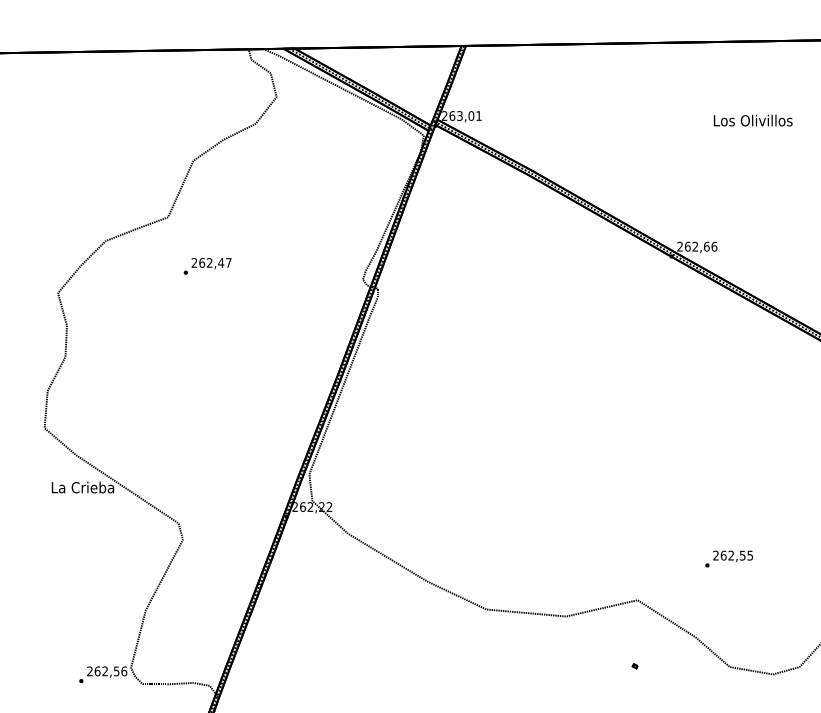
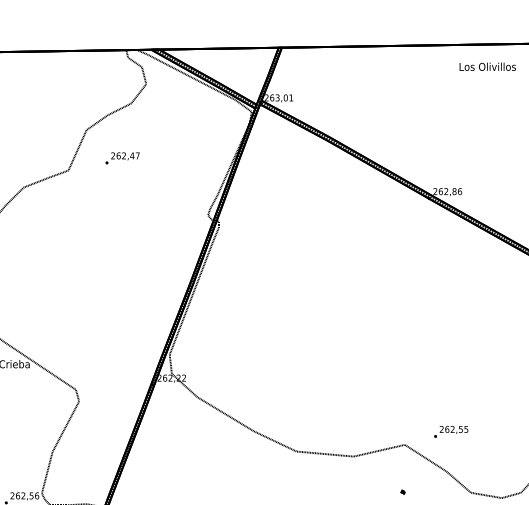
text: (753, 120) -> (487, 66), moved
text: (706, 246) -> (454, 191), 262,66 -> 262,86
text: (207, 266) -> (122, 158), moved
text: (728, 558) -> (450, 431), moved

